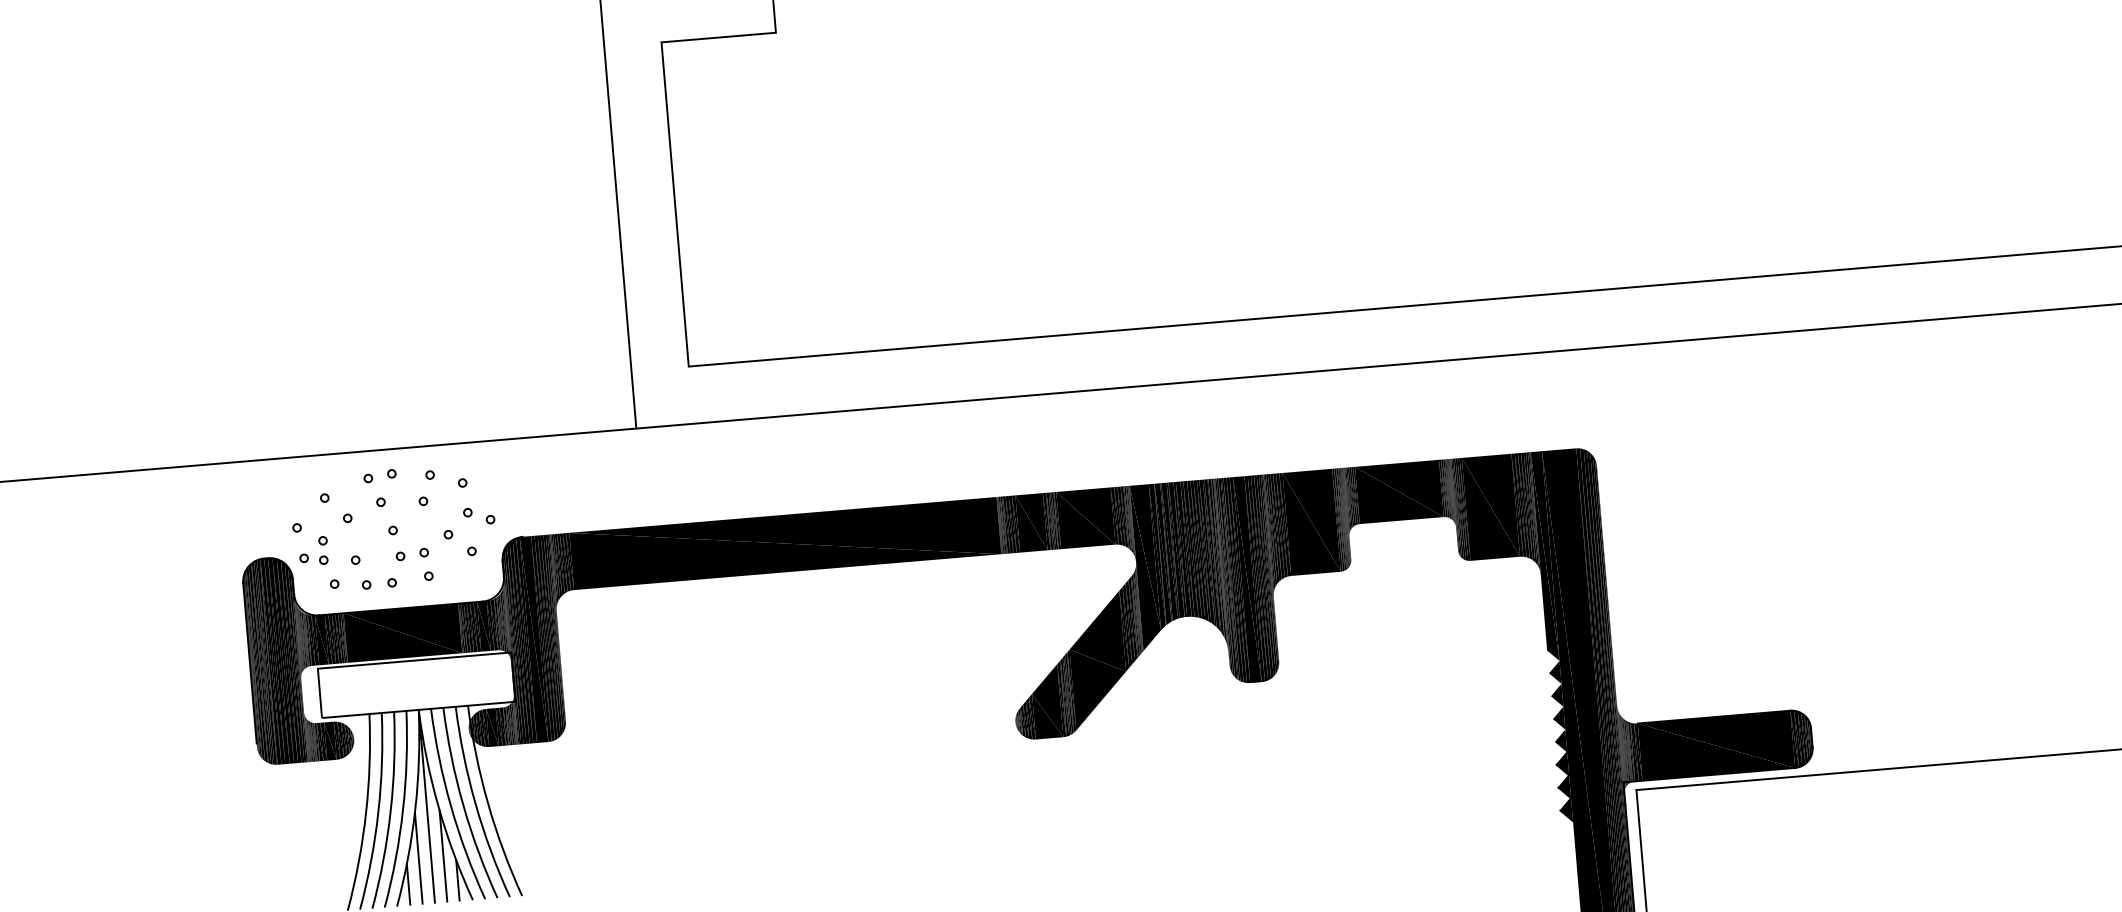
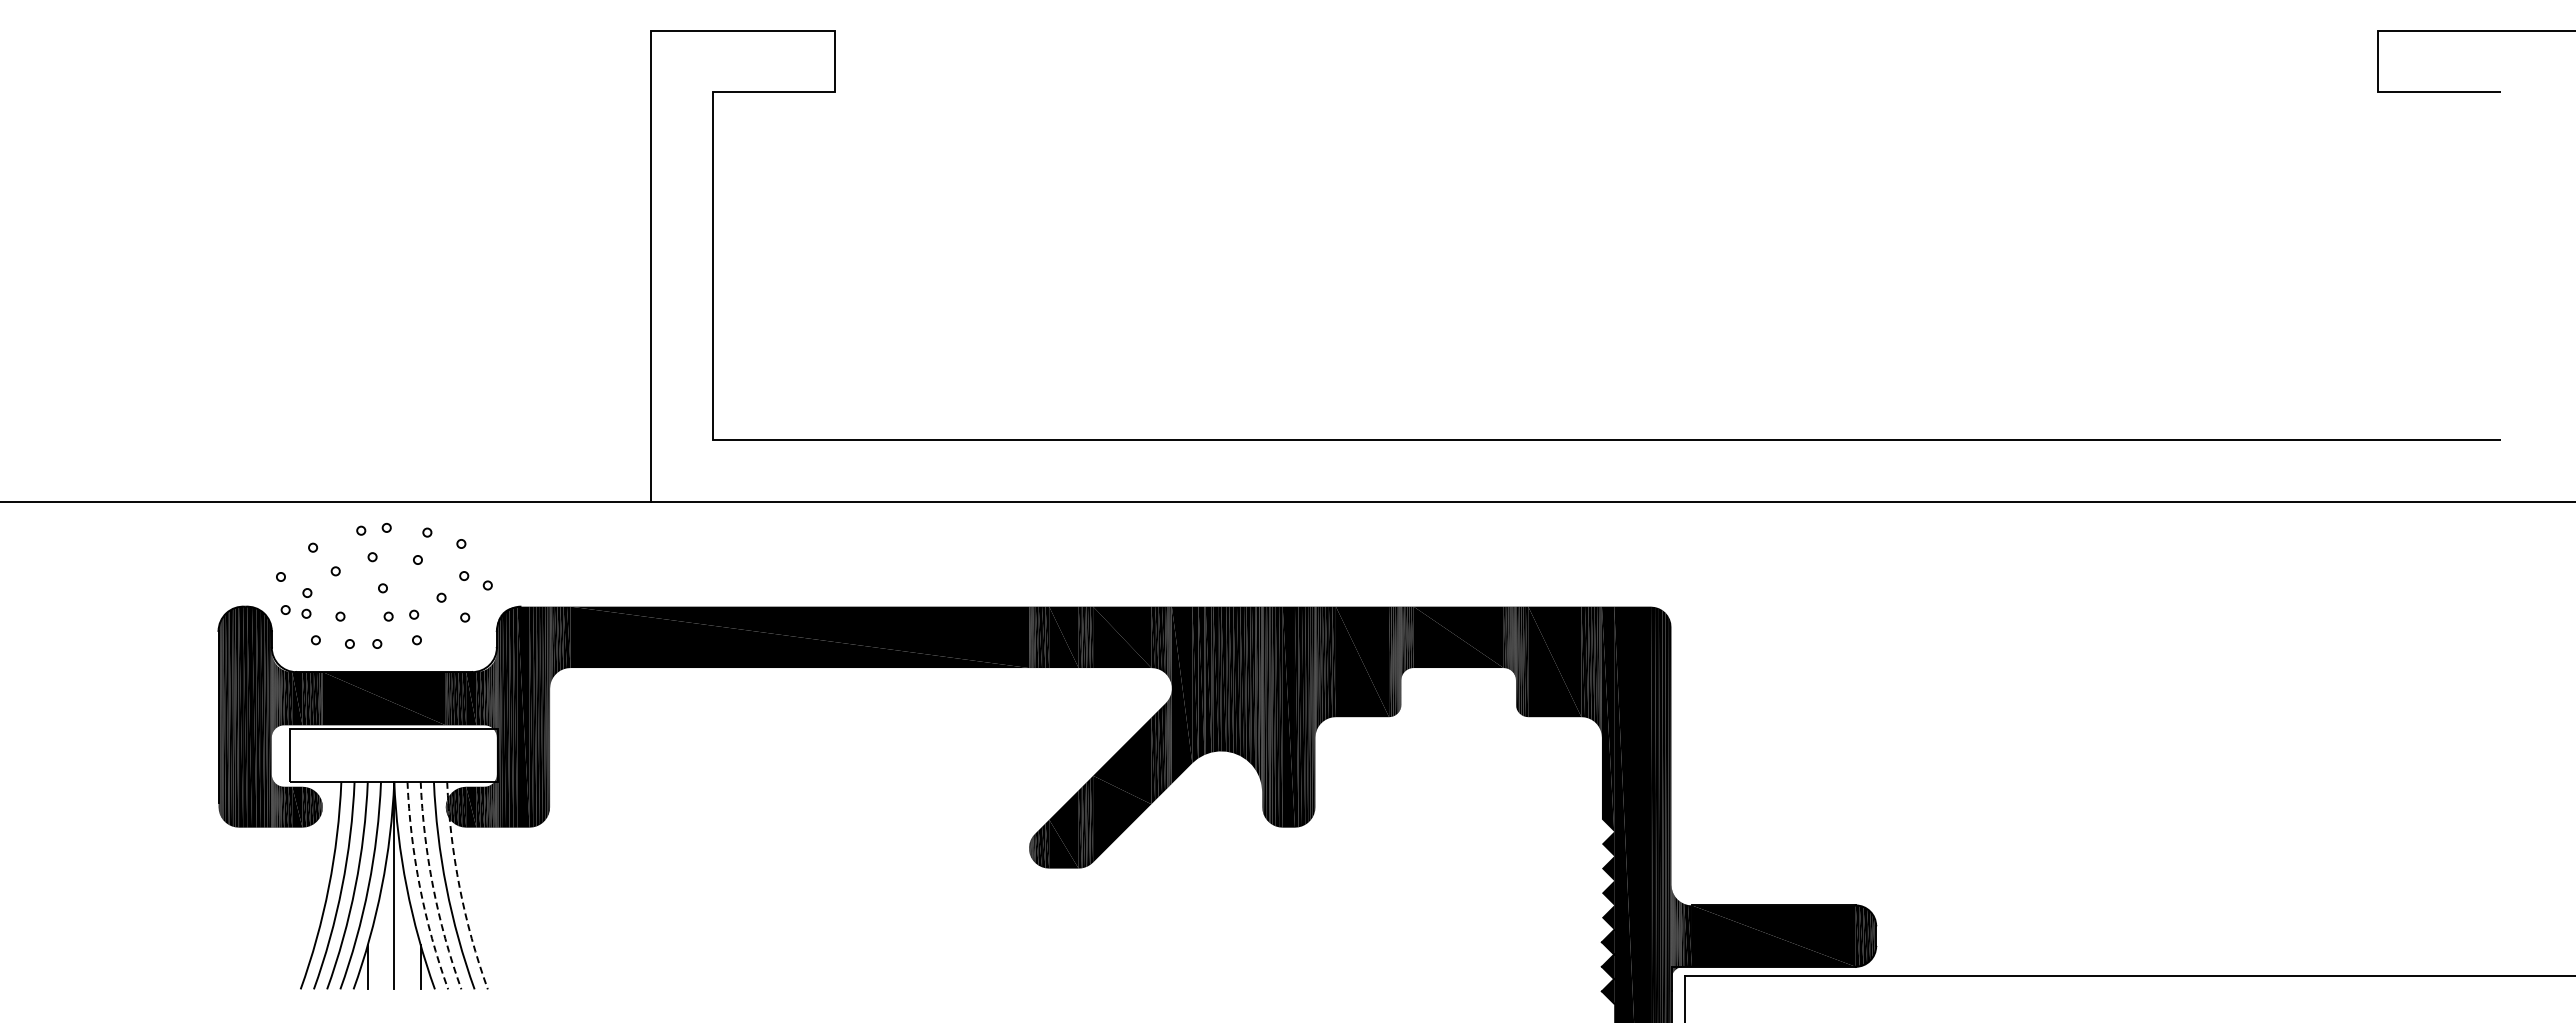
arc: (487, 803) -> (459, 887), solid -> dashed
arc: (463, 805) -> (433, 887), solid -> dashed
arc: (450, 806) -> (419, 887), solid -> dashed
line: (443, 855) -> (407, 939), removed
line: (419, 857) -> (381, 939), removed

